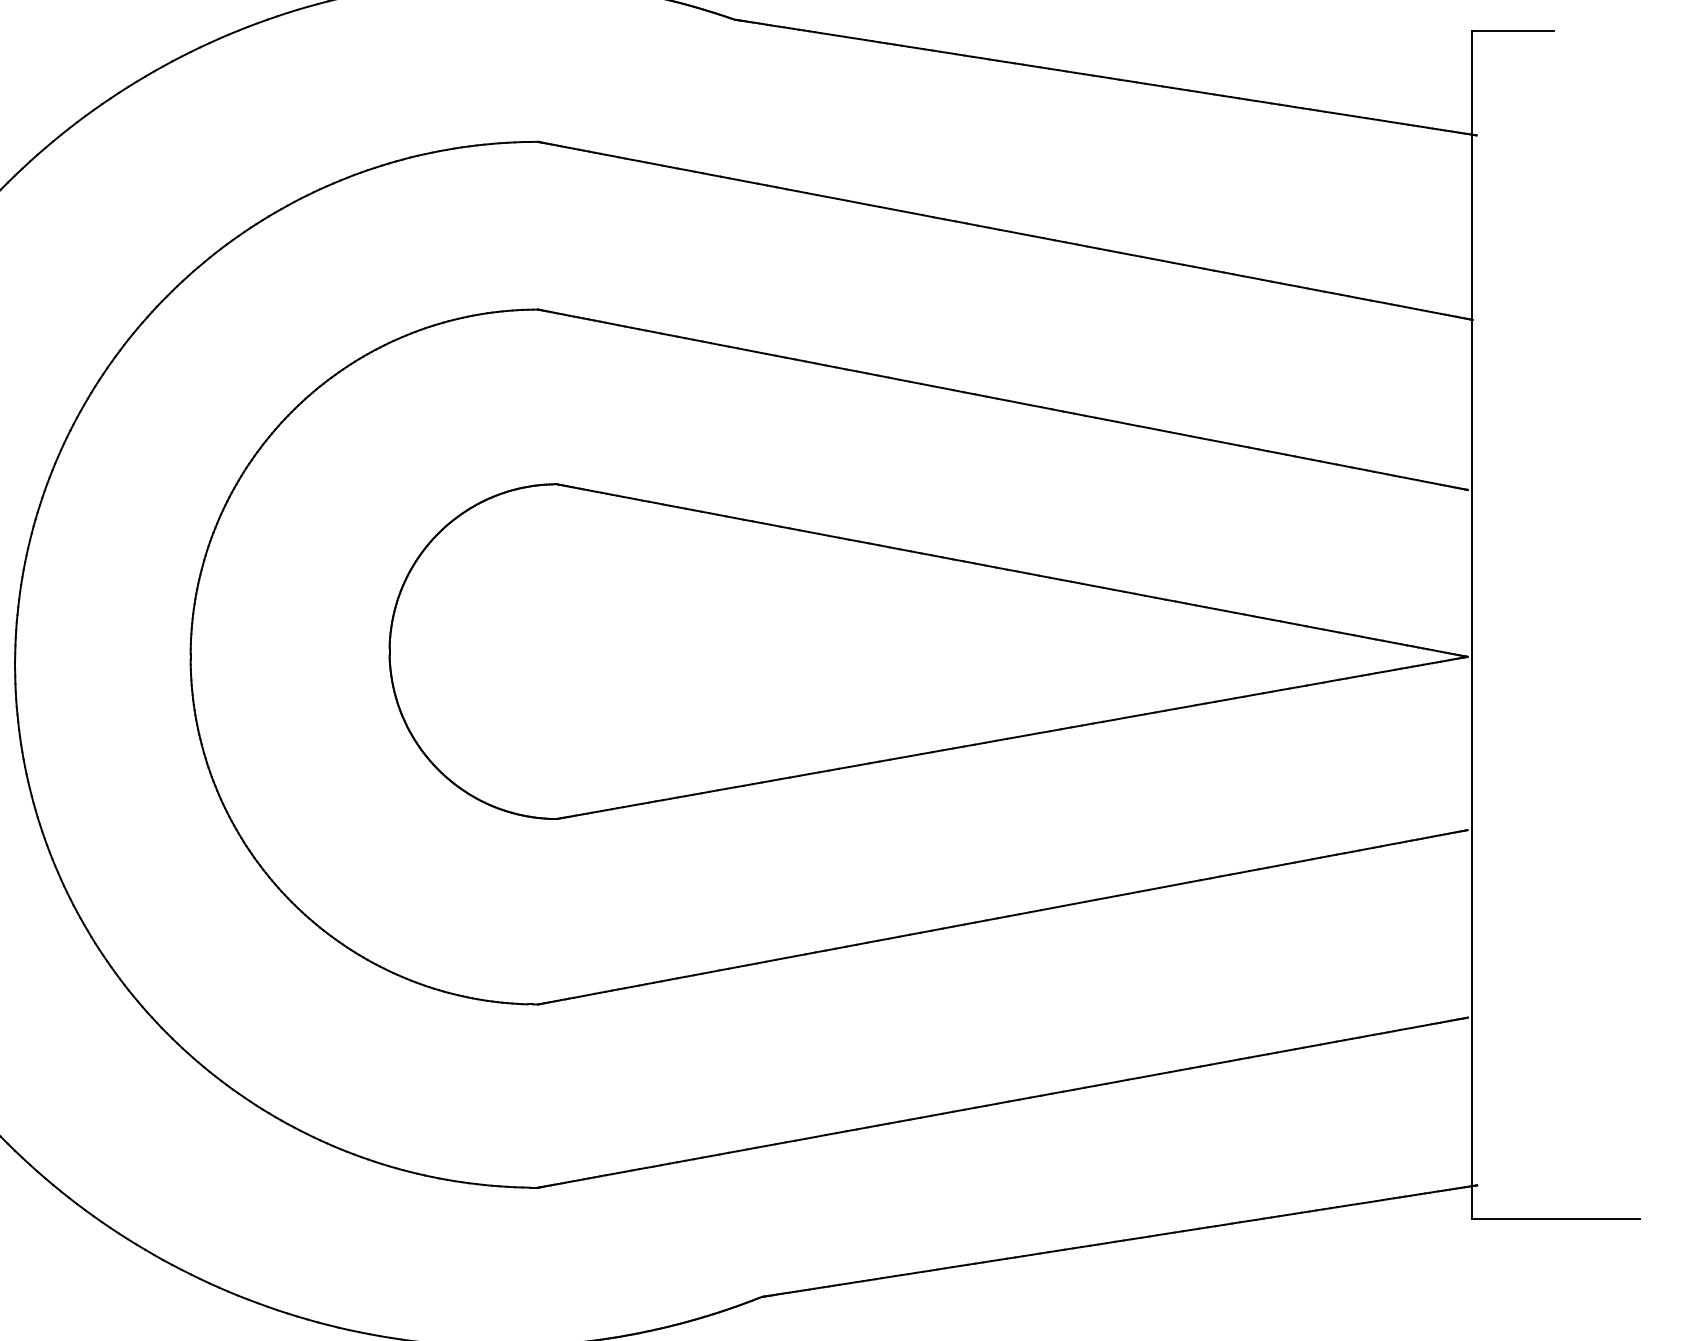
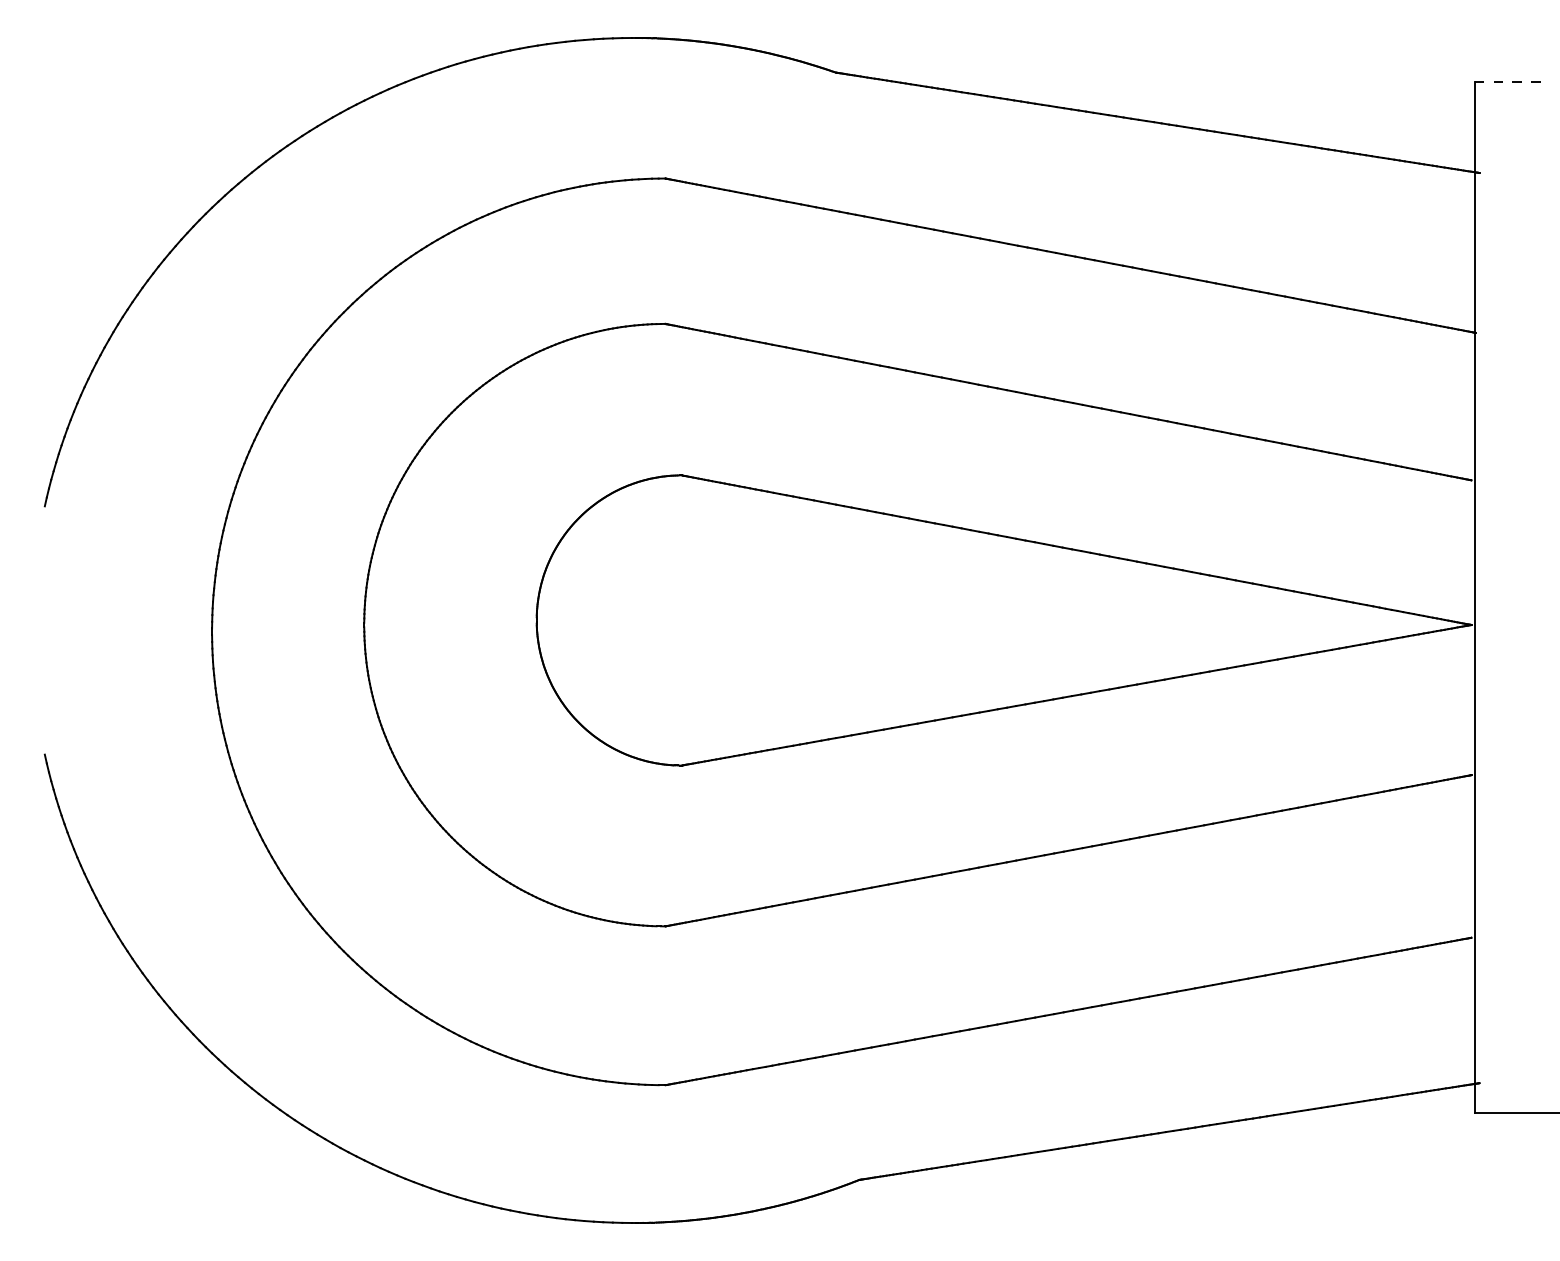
line: (1512, 31) -> (1510, 82), solid -> dashed

